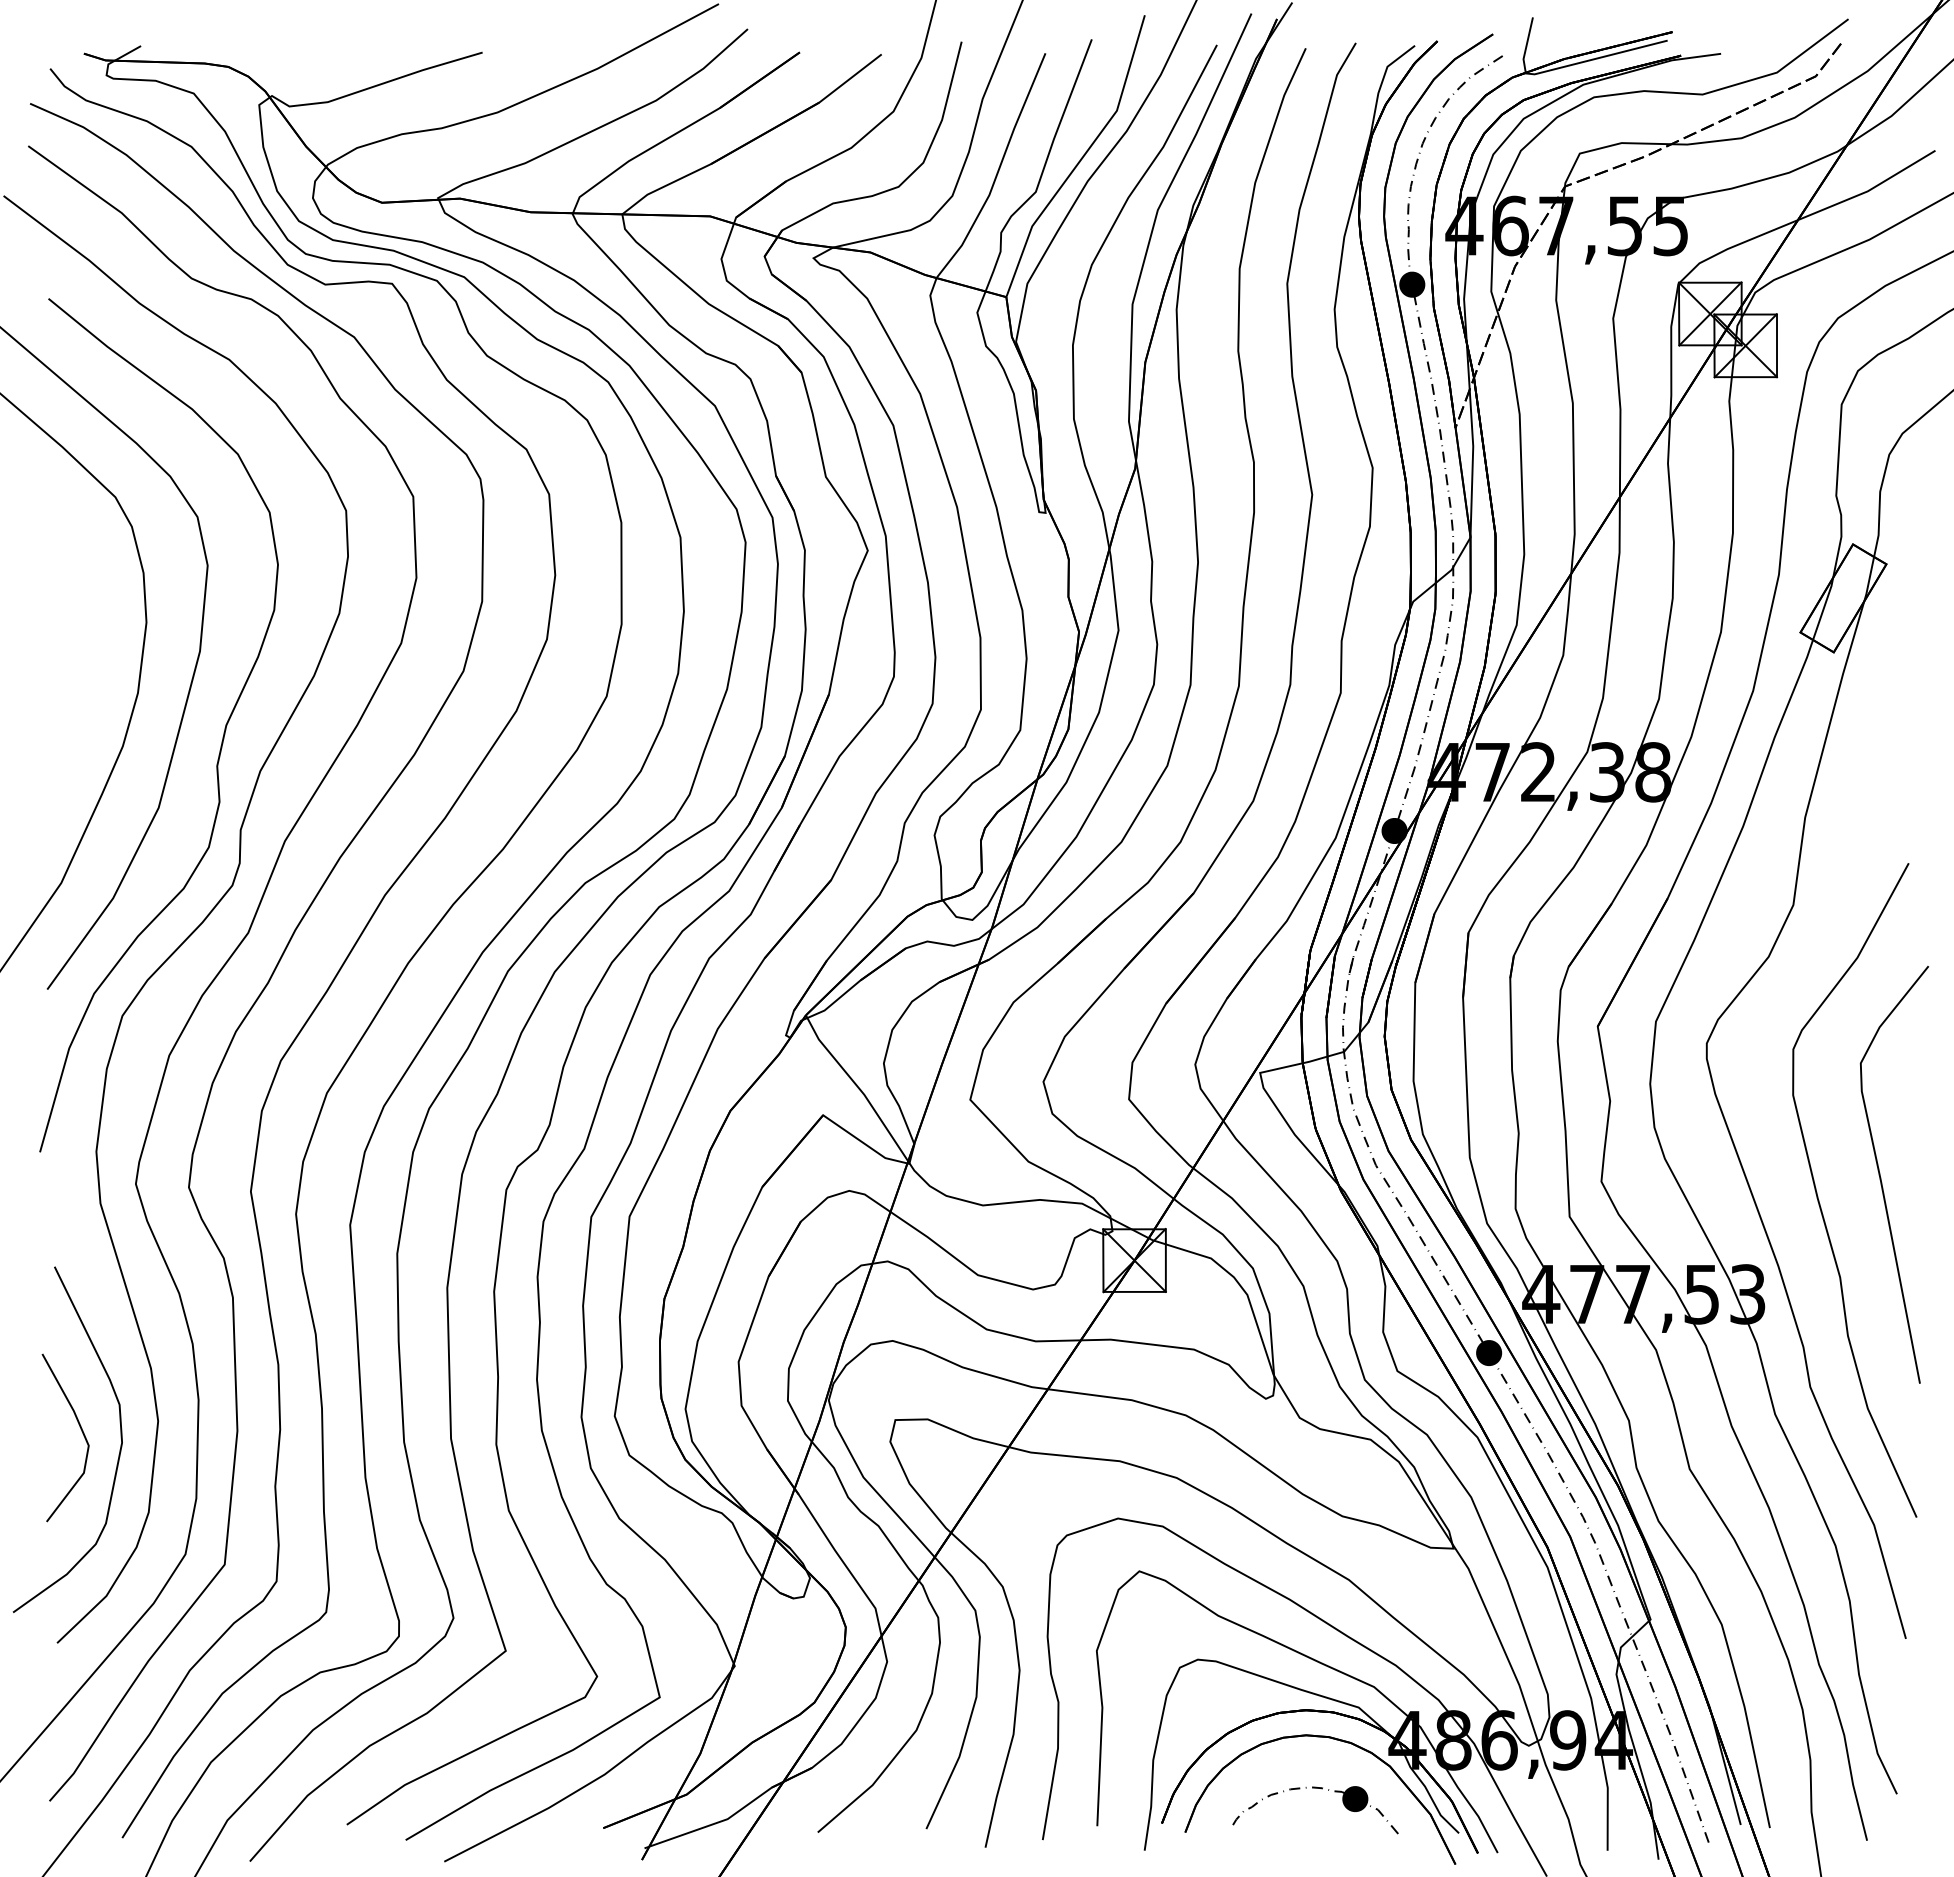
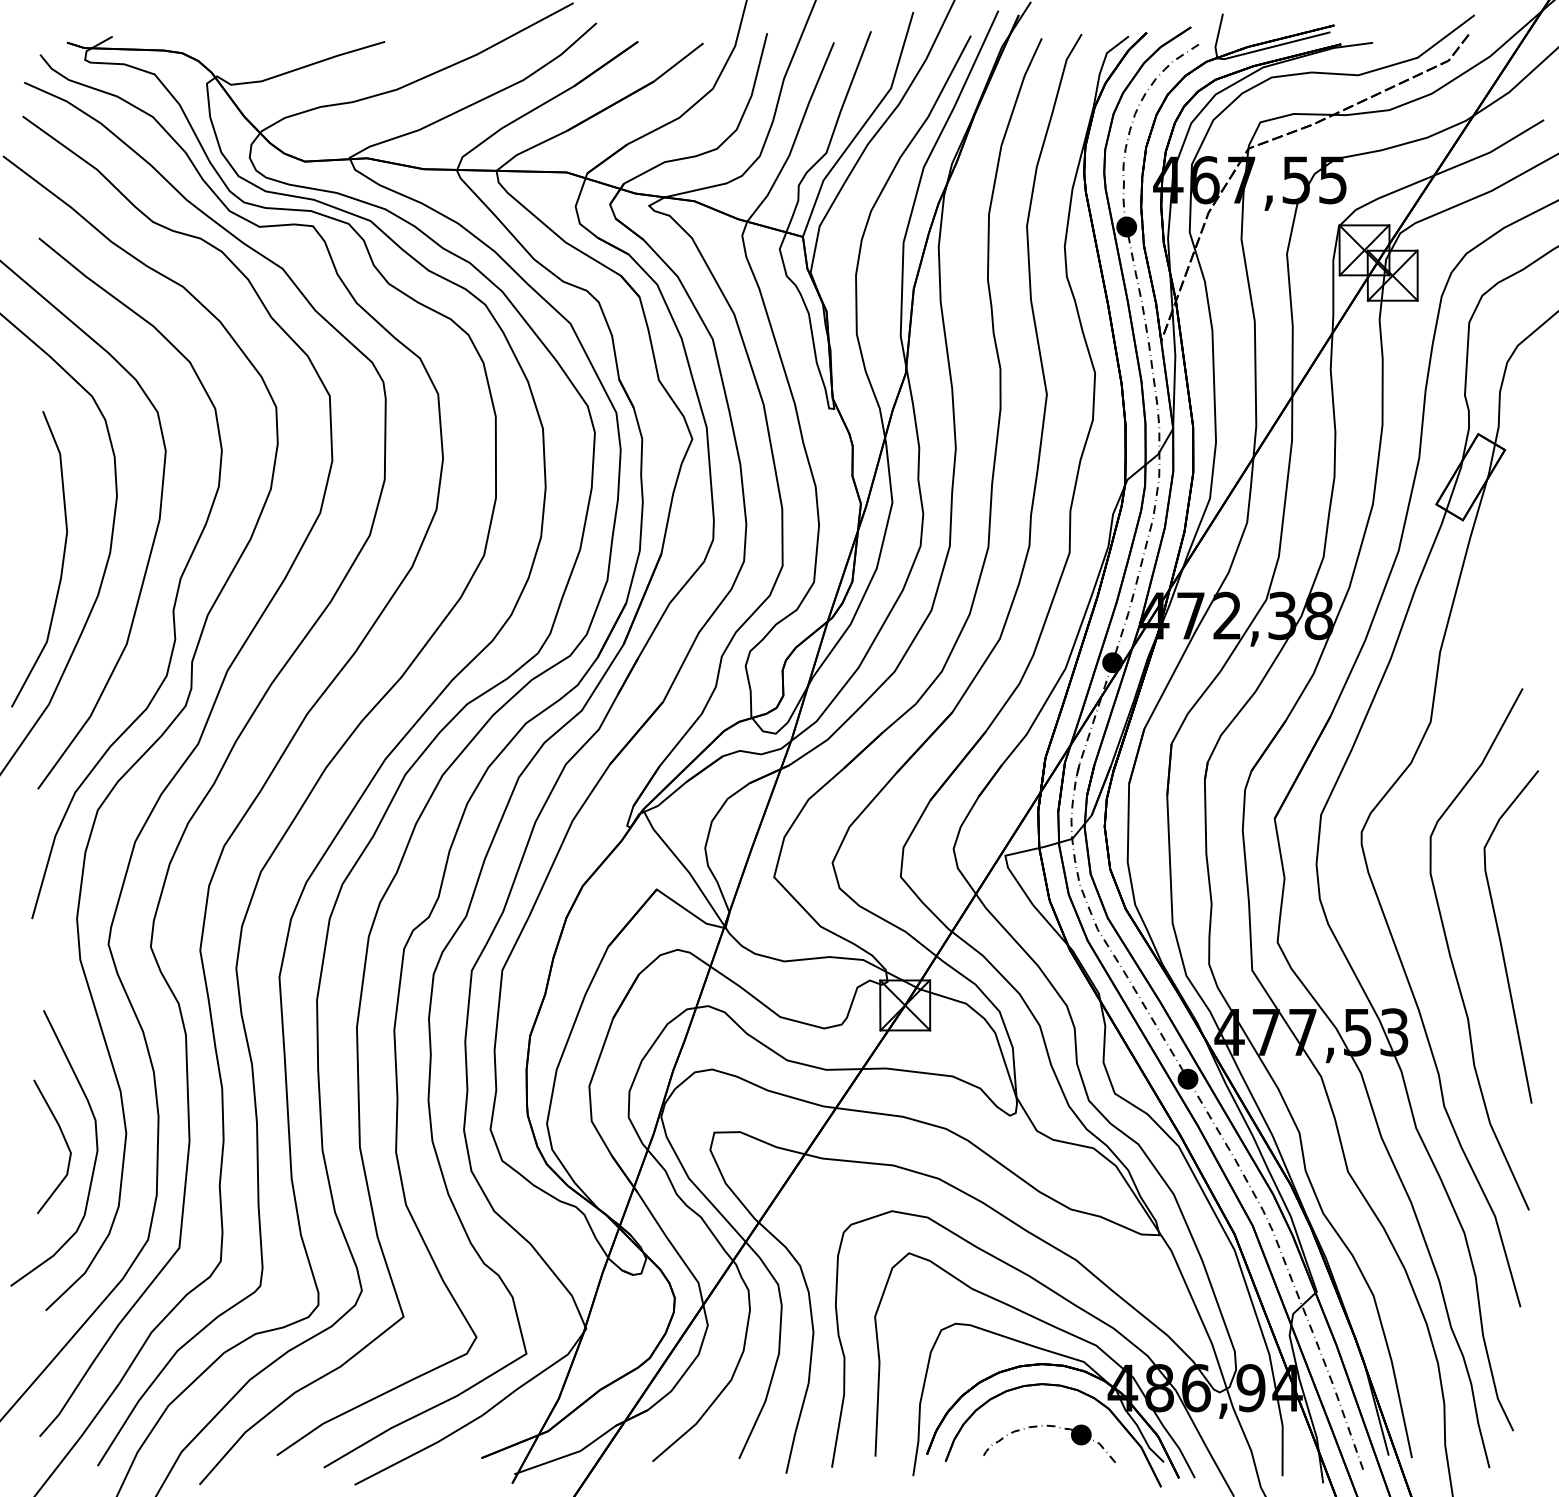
curve: (77, 706) -> (61, 563), added

